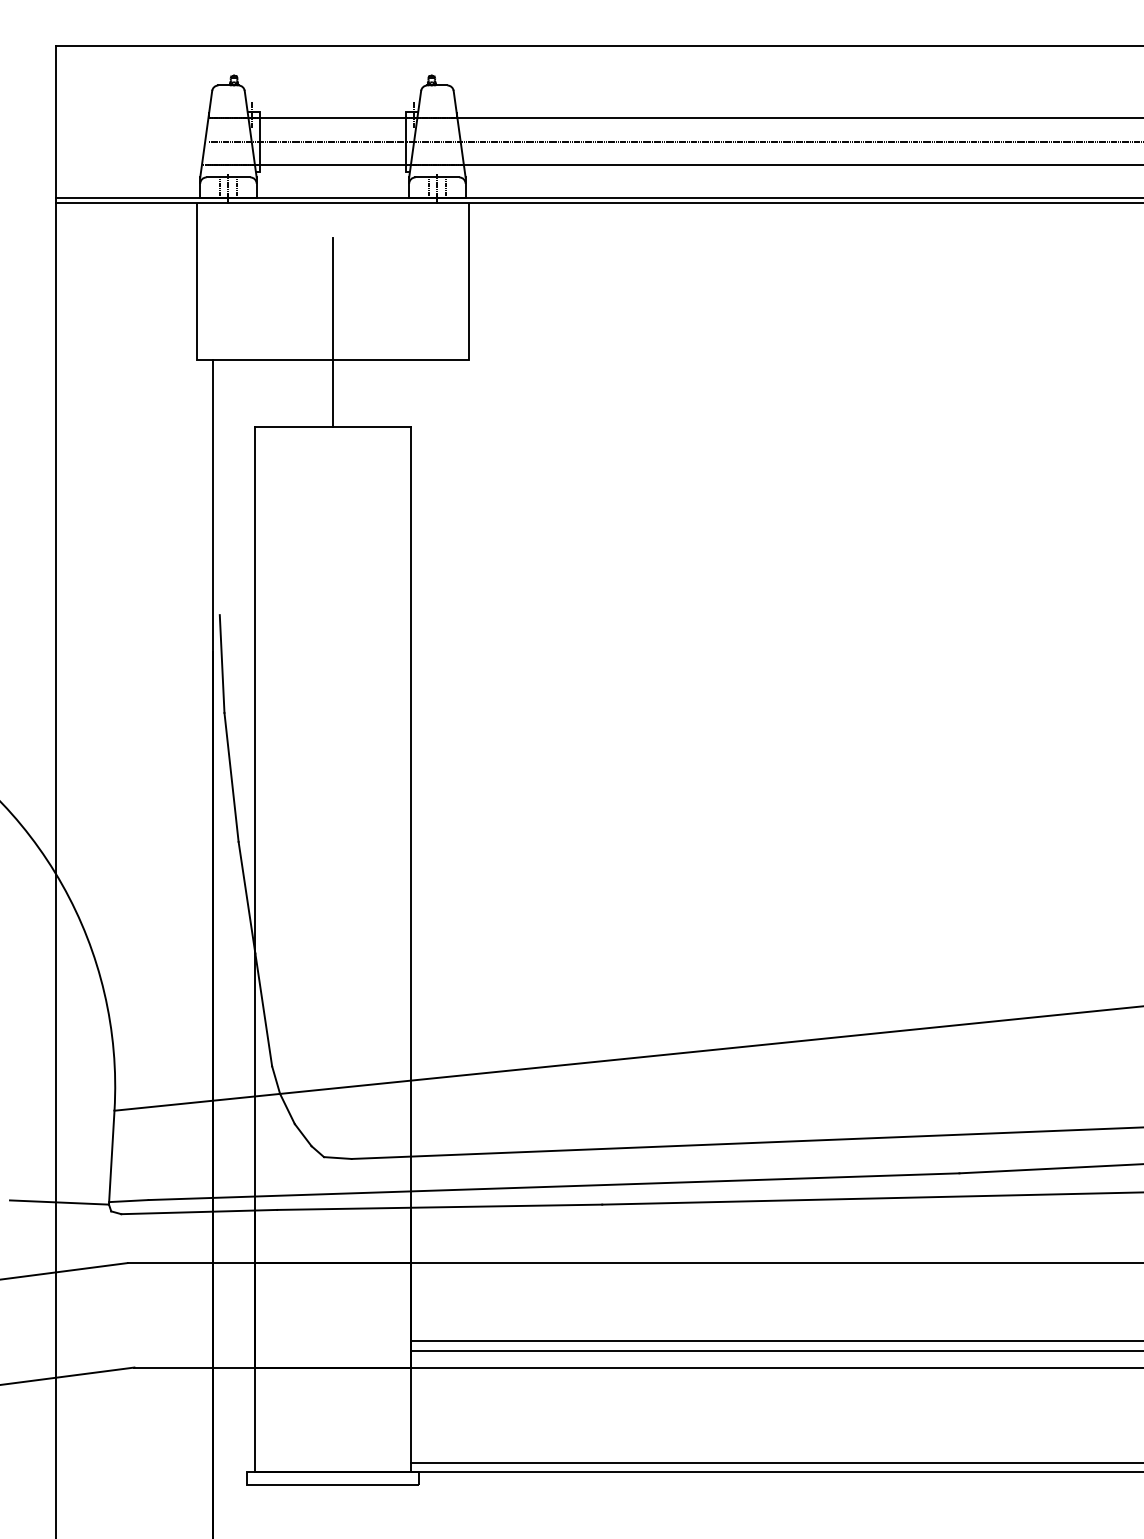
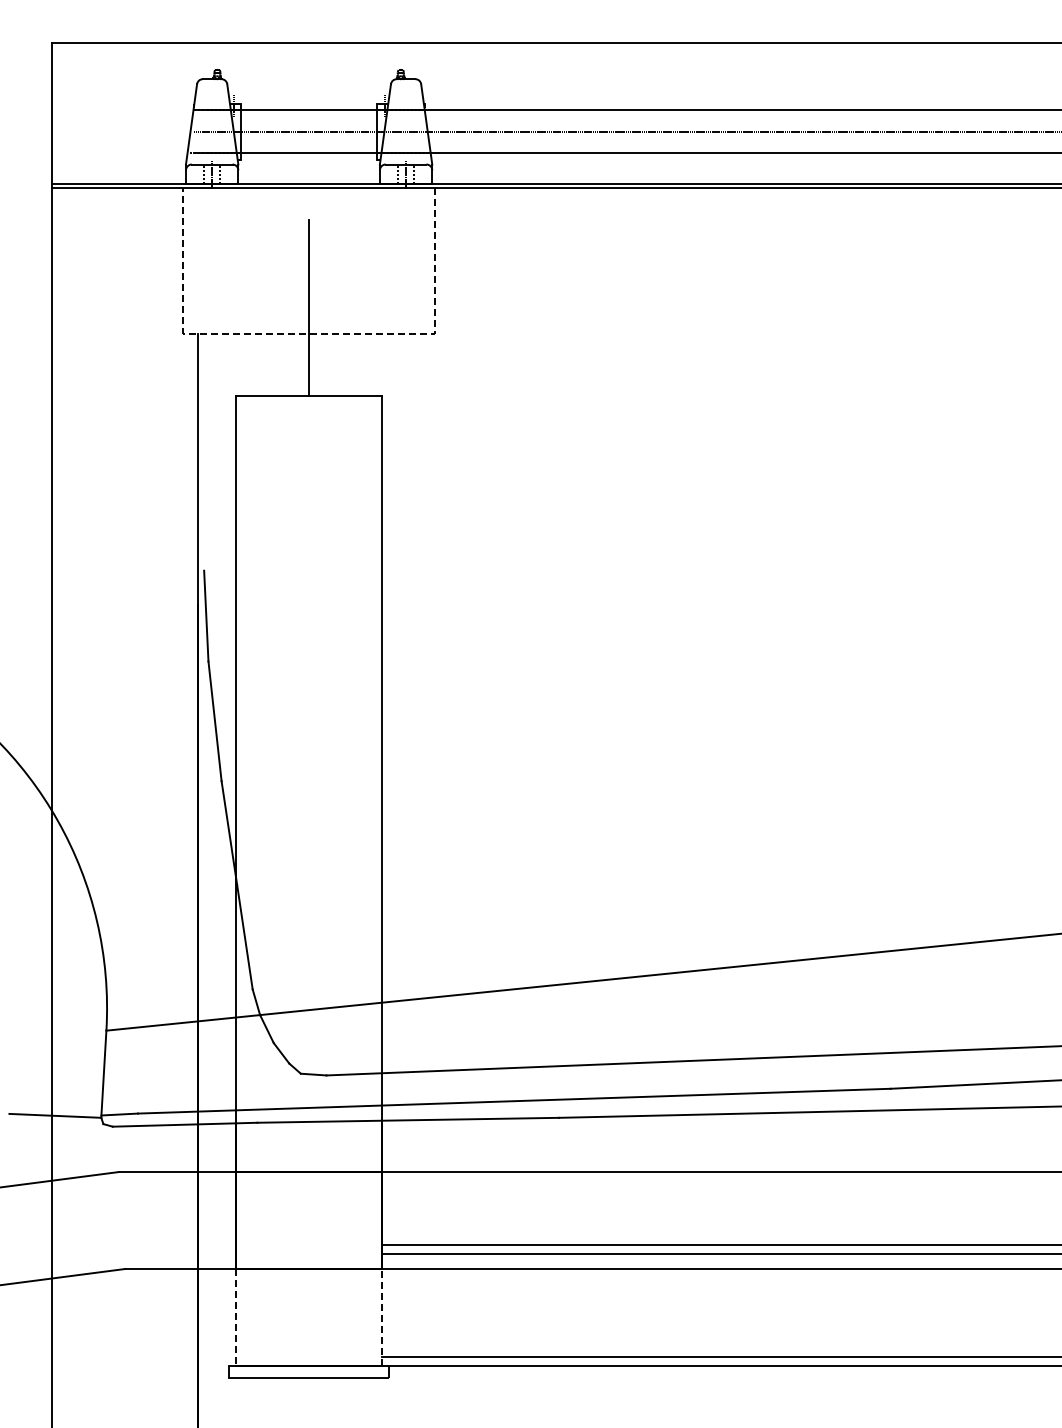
line: (332, 359) -> (308, 333), solid -> dashed
line: (410, 1419) -> (381, 1317), solid -> dashed
line: (254, 1420) -> (236, 1318), solid -> dashed

